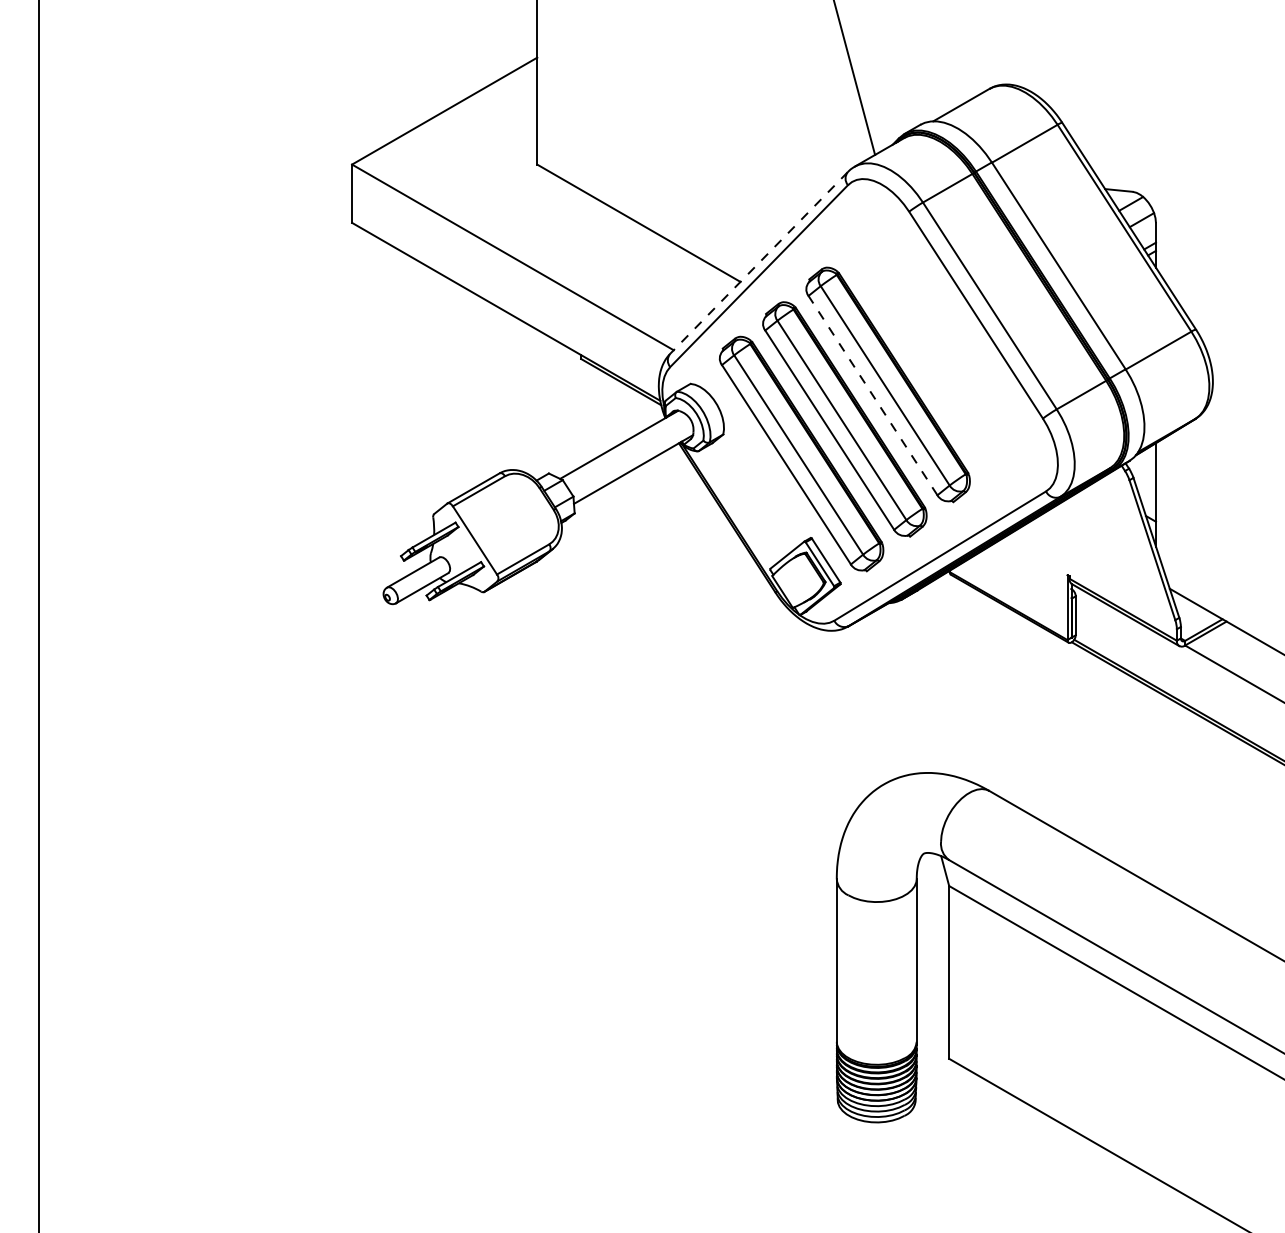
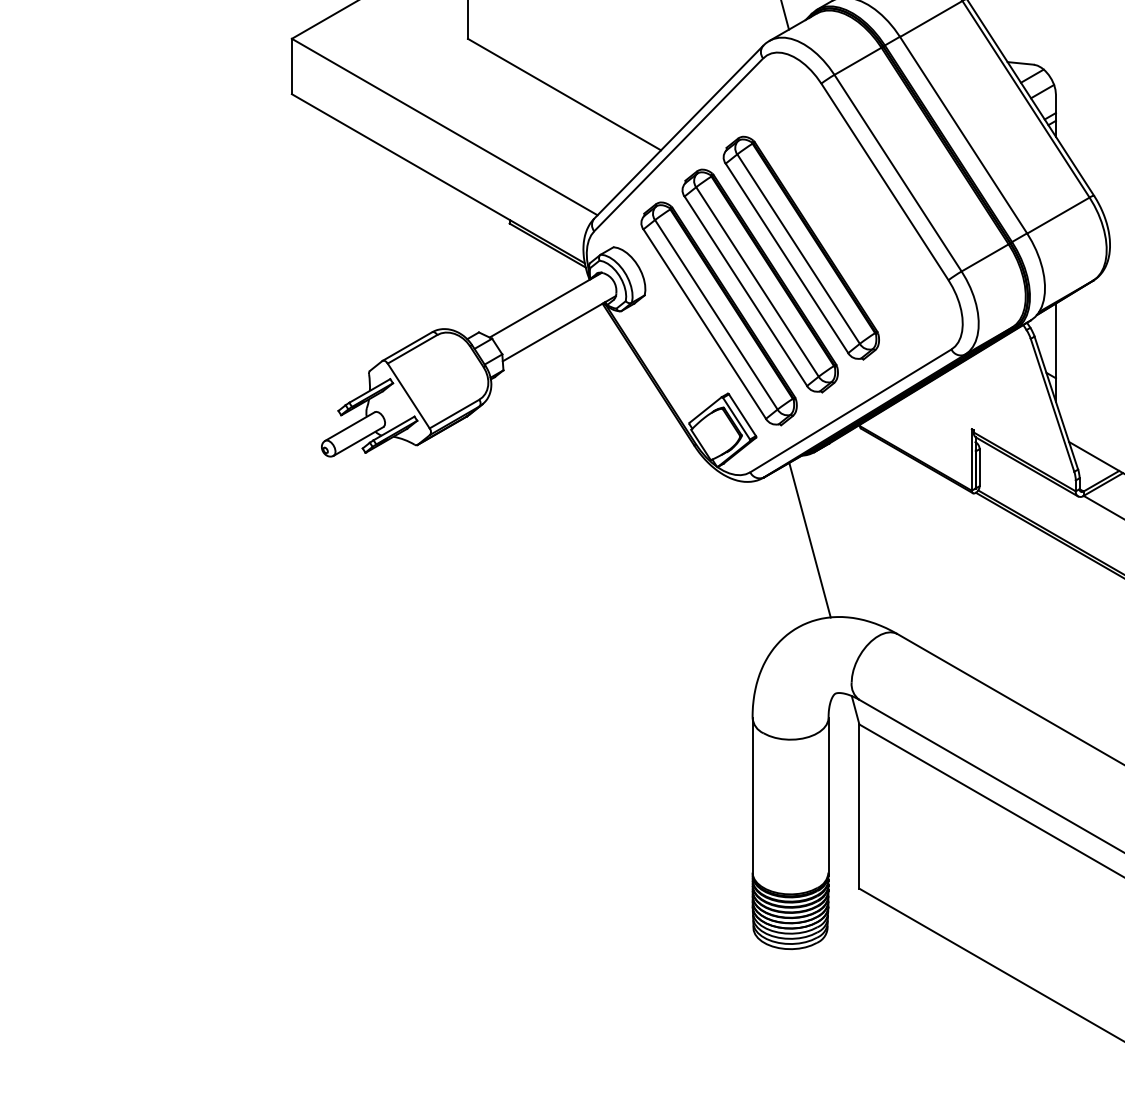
line: (758, 263) -> (678, 132), dashed -> solid
line: (873, 395) -> (787, 258), dashed -> solid
line: (897, 691) -> (810, 539), added

